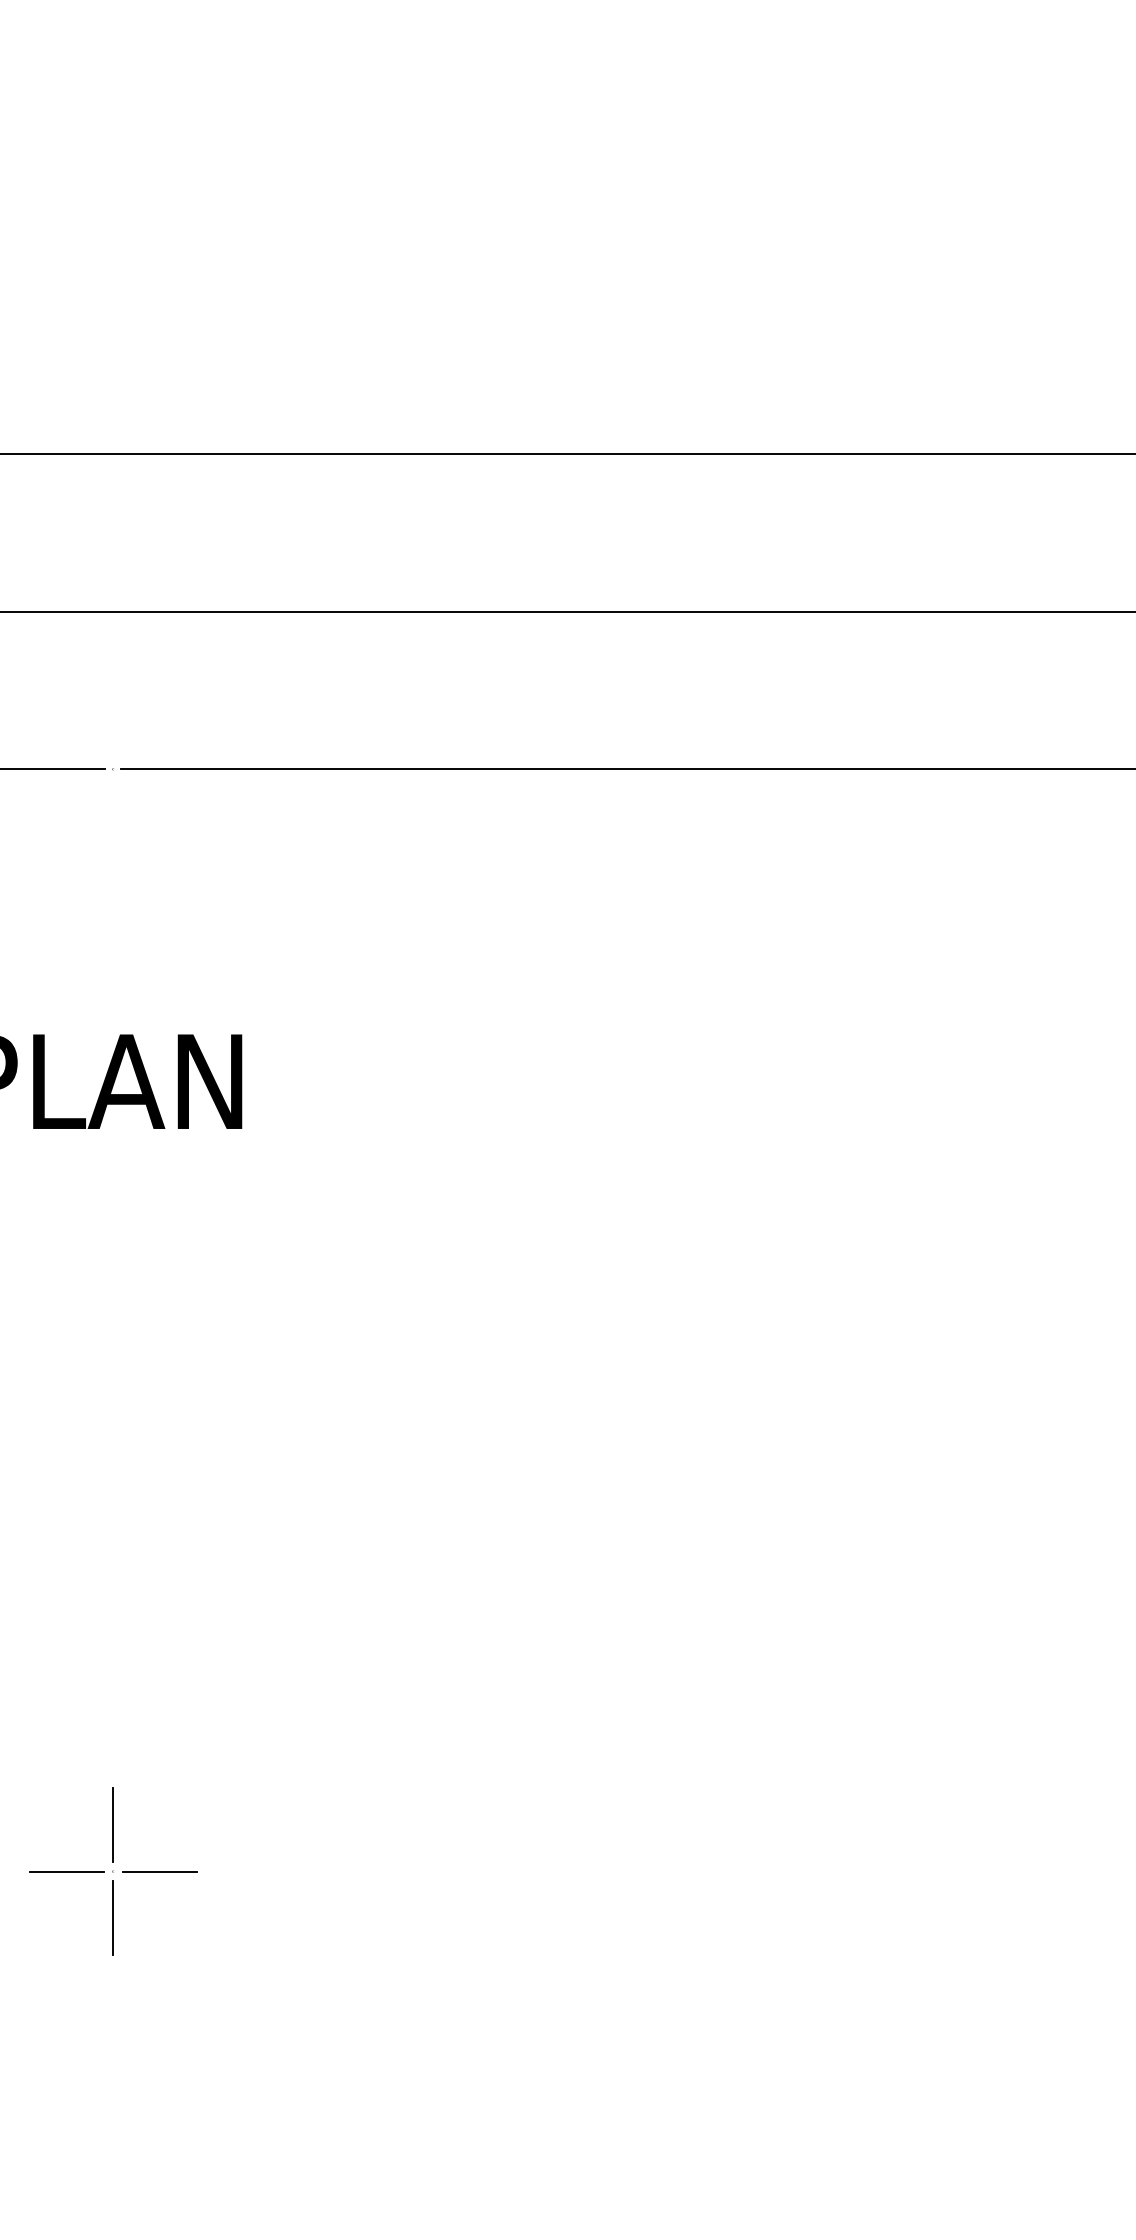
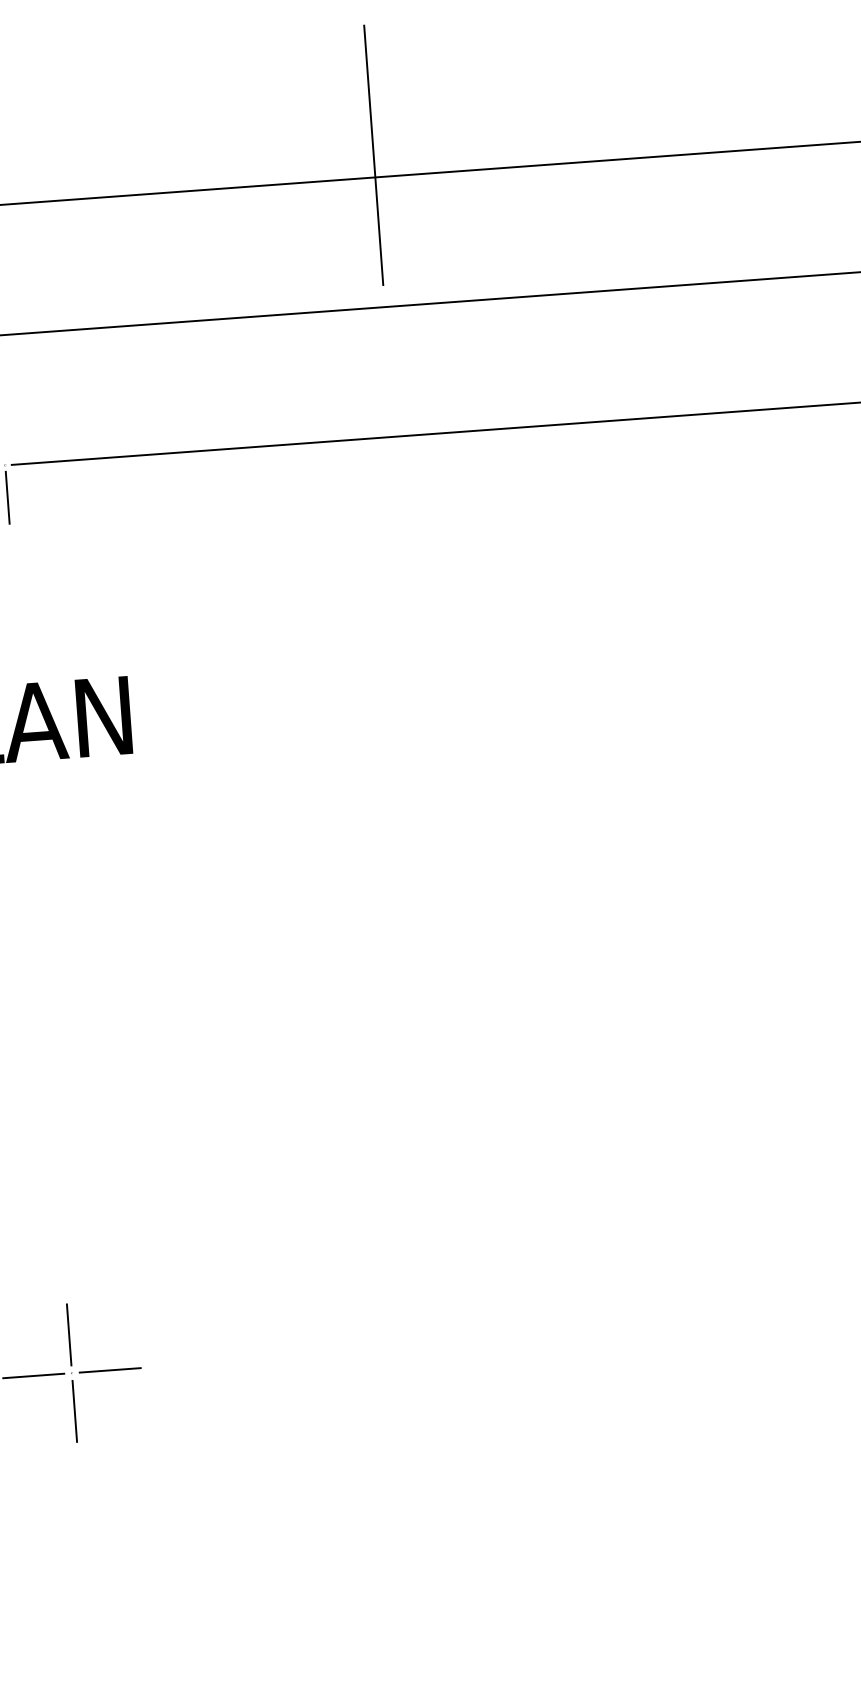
line: (585, 427) -> (373, 155), added
line: (113, 808) -> (7, 497), added

